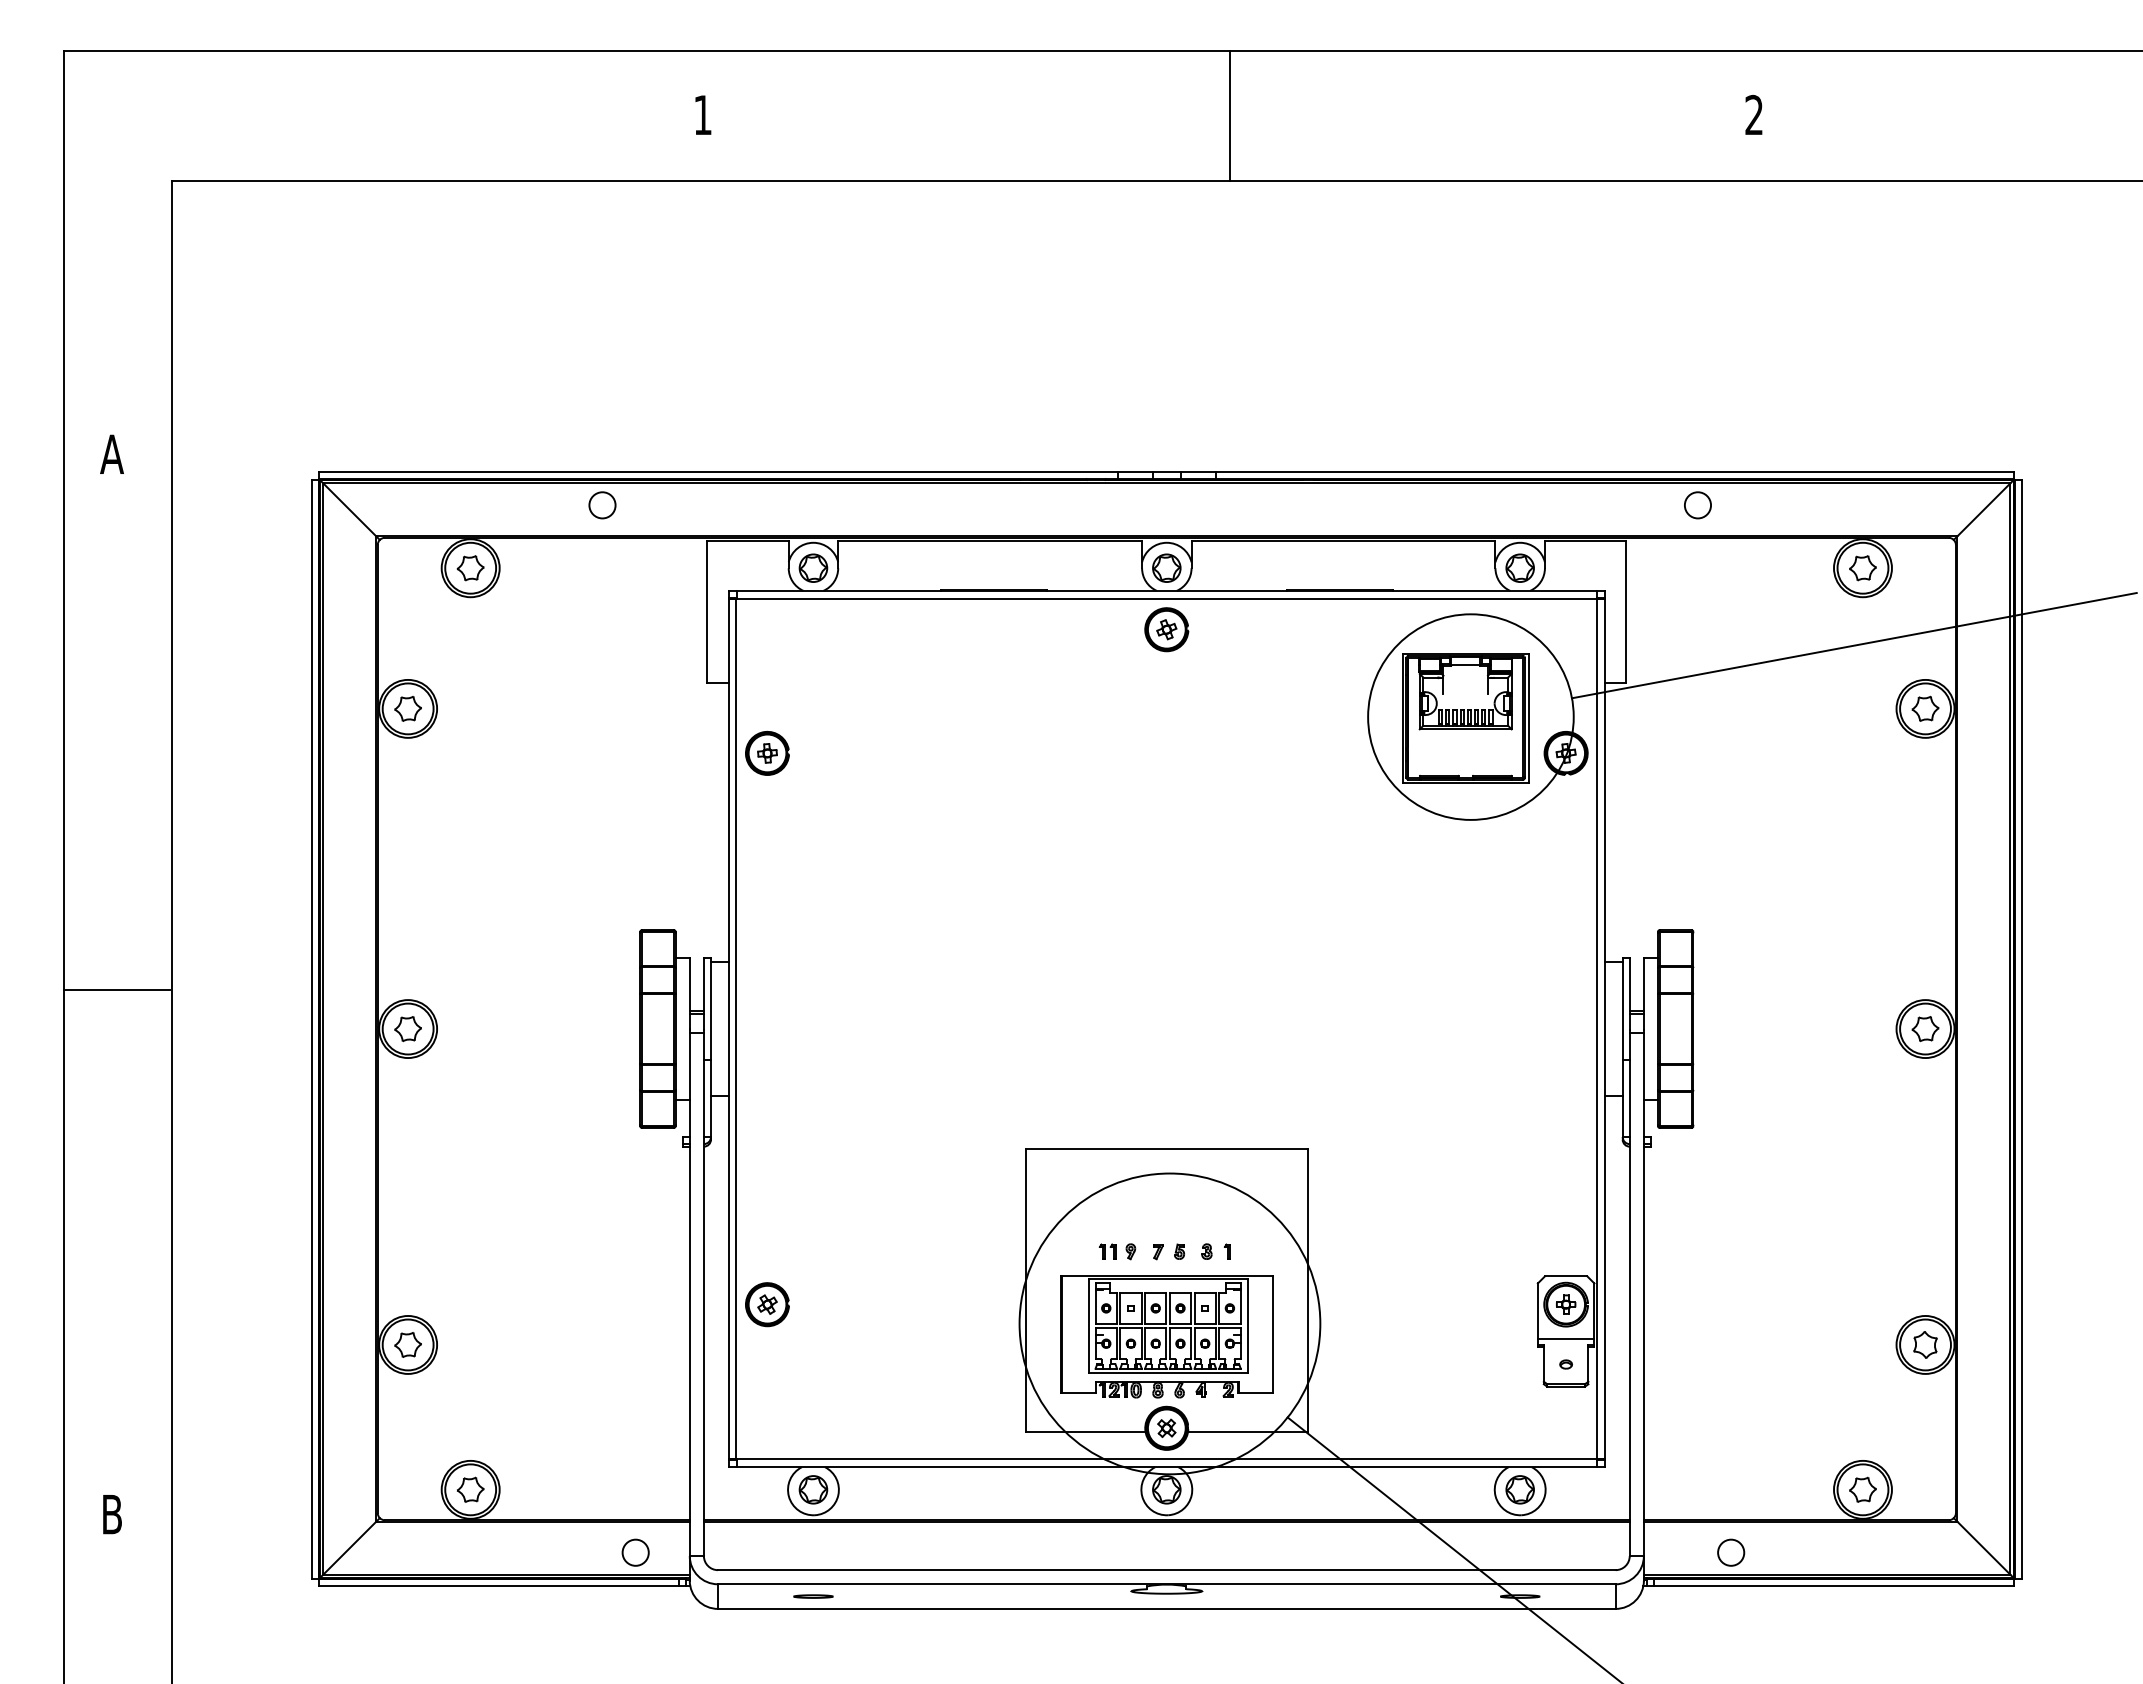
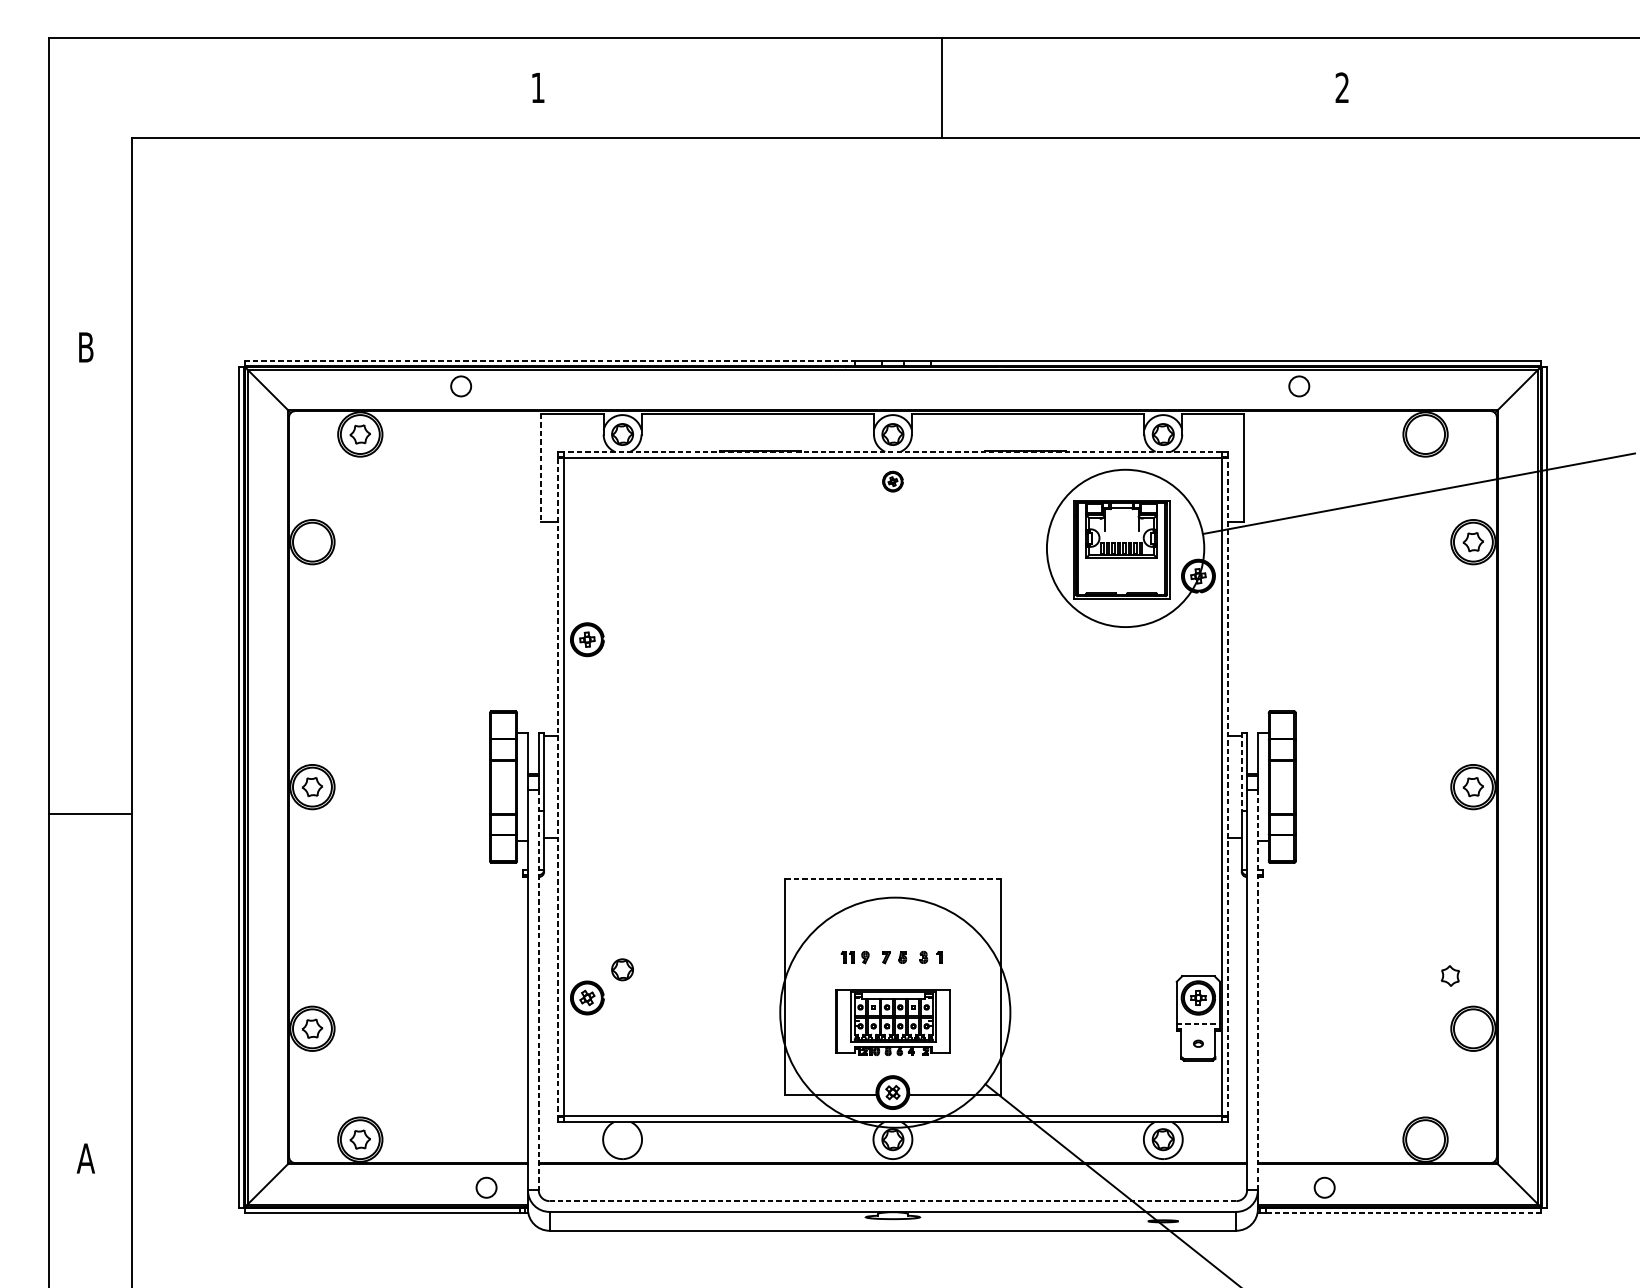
text: (111, 453) -> (85, 346), A -> B
line: (719, 472) -> (550, 361), solid -> dashed
part: (1862, 568) -> (1425, 434), removed
line: (1166, 590) -> (892, 451), solid -> dashed
line: (707, 612) -> (541, 468), solid -> dashed
part: (1166, 629) -> (892, 481), size x0.6
part: (407, 708) -> (311, 541), removed
part: (767, 753) -> (587, 639), moved
line: (117, 989) -> (90, 814), moved
line: (1622, 1009) -> (1241, 772), solid -> dashed
line: (728, 1029) -> (557, 787), solid -> dashed
line: (1605, 1029) -> (1228, 787), solid -> dashed
line: (1166, 1149) -> (892, 879), solid -> dashed
line: (703, 1294) -> (538, 990), solid -> dashed
line: (1643, 1294) -> (1257, 990), solid -> dashed
part: (1166, 1336) -> (892, 1022), size x0.7
line: (1566, 1339) -> (1198, 1024), solid -> dashed
part: (1925, 1344) -> (1450, 975), moved
part: (813, 1489) -> (622, 969), moved
part: (1862, 1489) -> (1425, 1139), removed
text: (111, 1514) -> (85, 1158), B -> A
line: (1166, 1570) -> (892, 1201), solid -> dashed
line: (1833, 1585) -> (1403, 1212), solid -> dashed
line: (813, 1596) -> (622, 1221), removed

